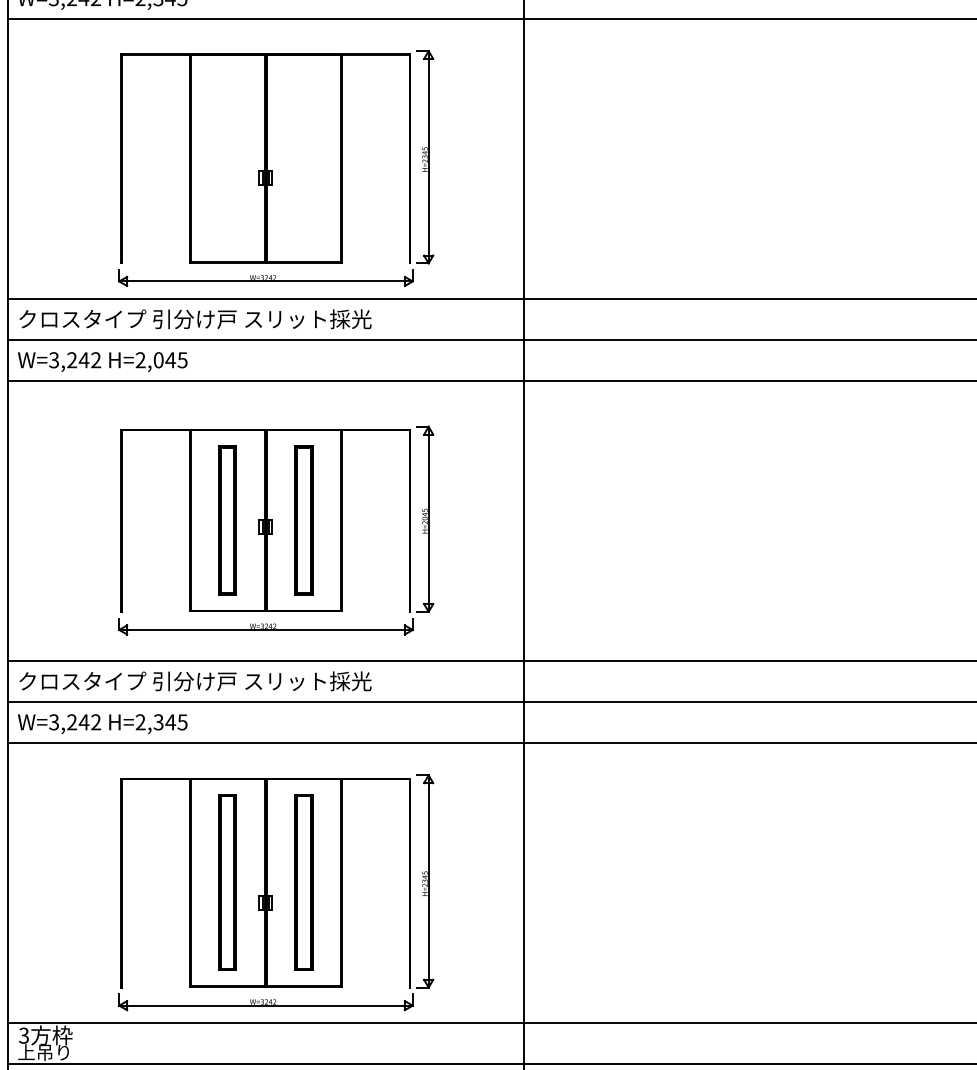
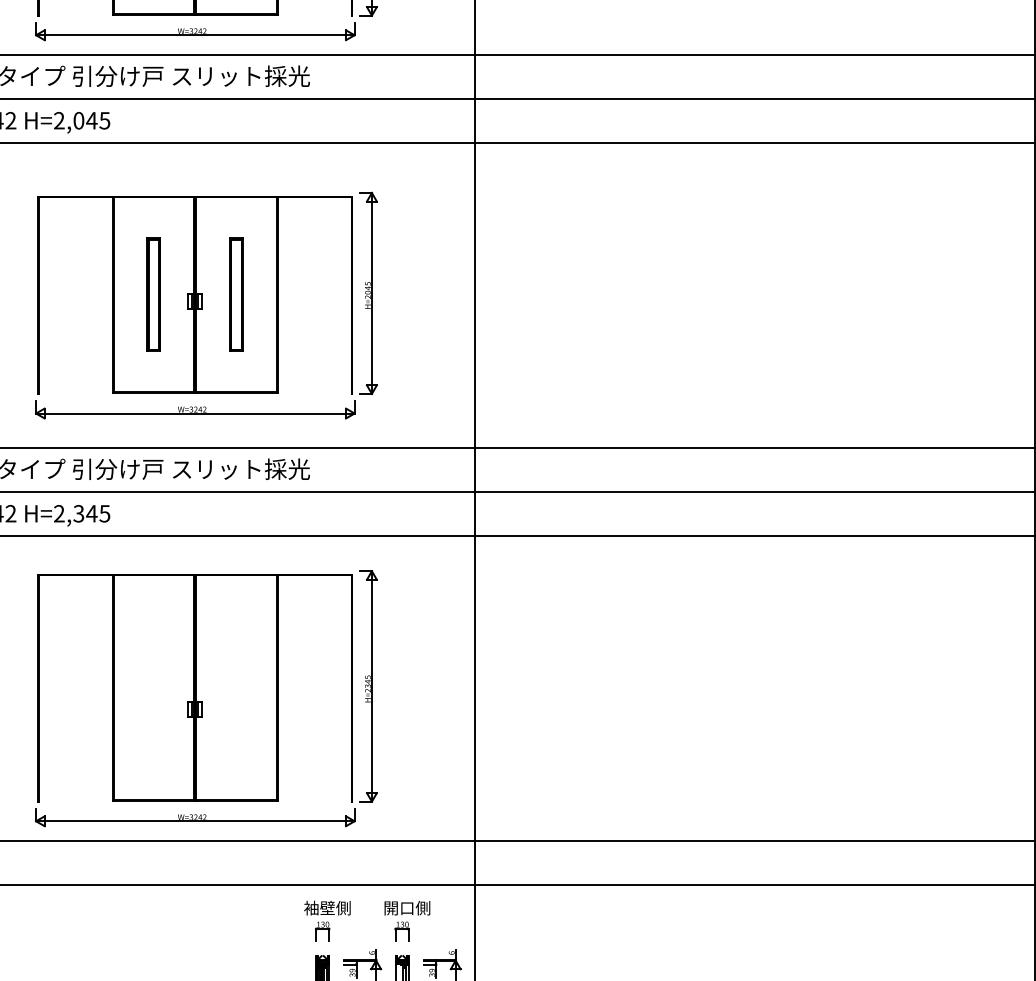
part: (227, 520) -> (153, 294), size x0.7
part: (303, 520) -> (236, 294), size x0.7
part: (227, 882) -> (153, 687), removed
part: (303, 882) -> (236, 687), removed

